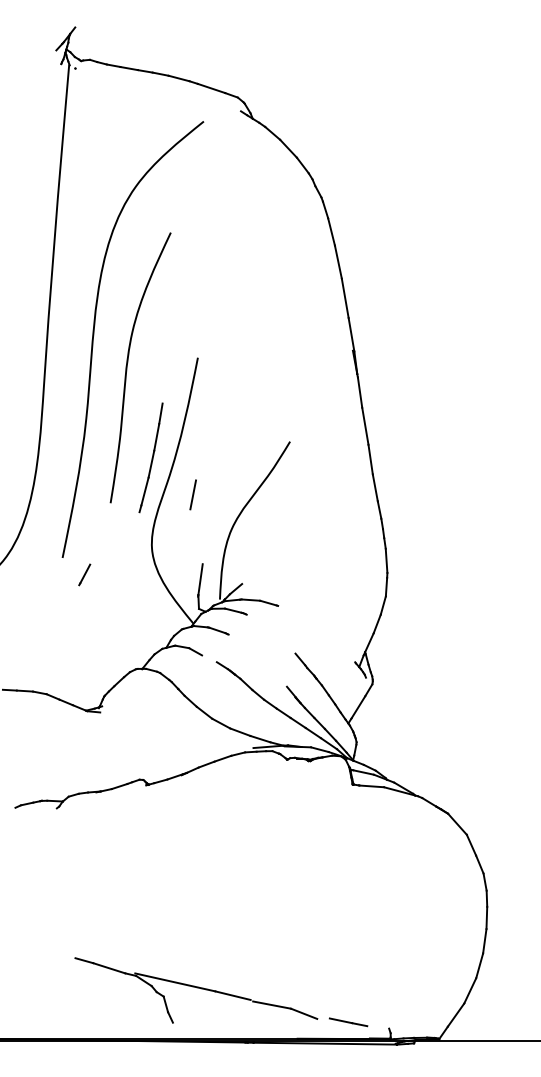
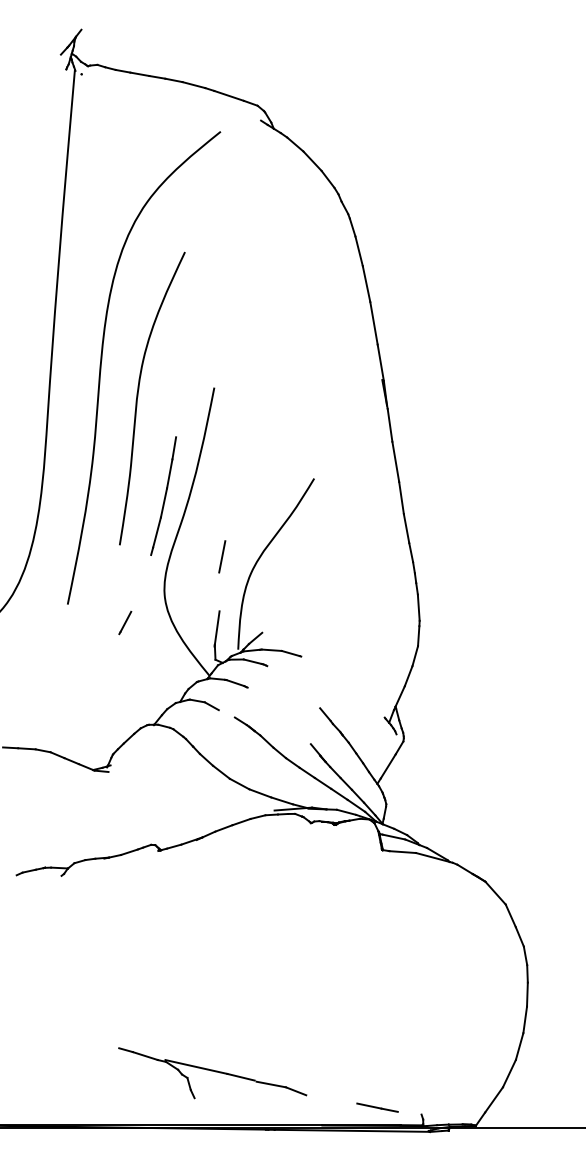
line: (192, 494) -> (221, 556), moved
line: (84, 574) -> (125, 622), moved
part: (196, 990) -> (212, 1073), size x0.71

